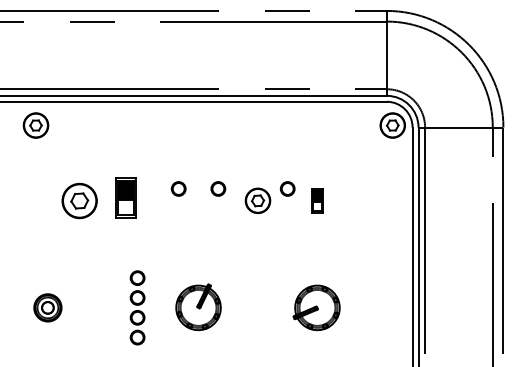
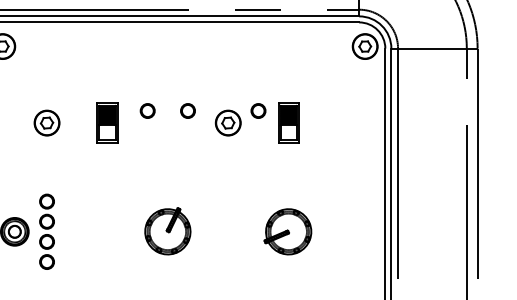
part: (125, 197) -> (106, 122), moved
part: (79, 200) -> (46, 122), size x0.71
part: (317, 200) -> (288, 122), size x1.67
part: (137, 307) -> (46, 231), moved

